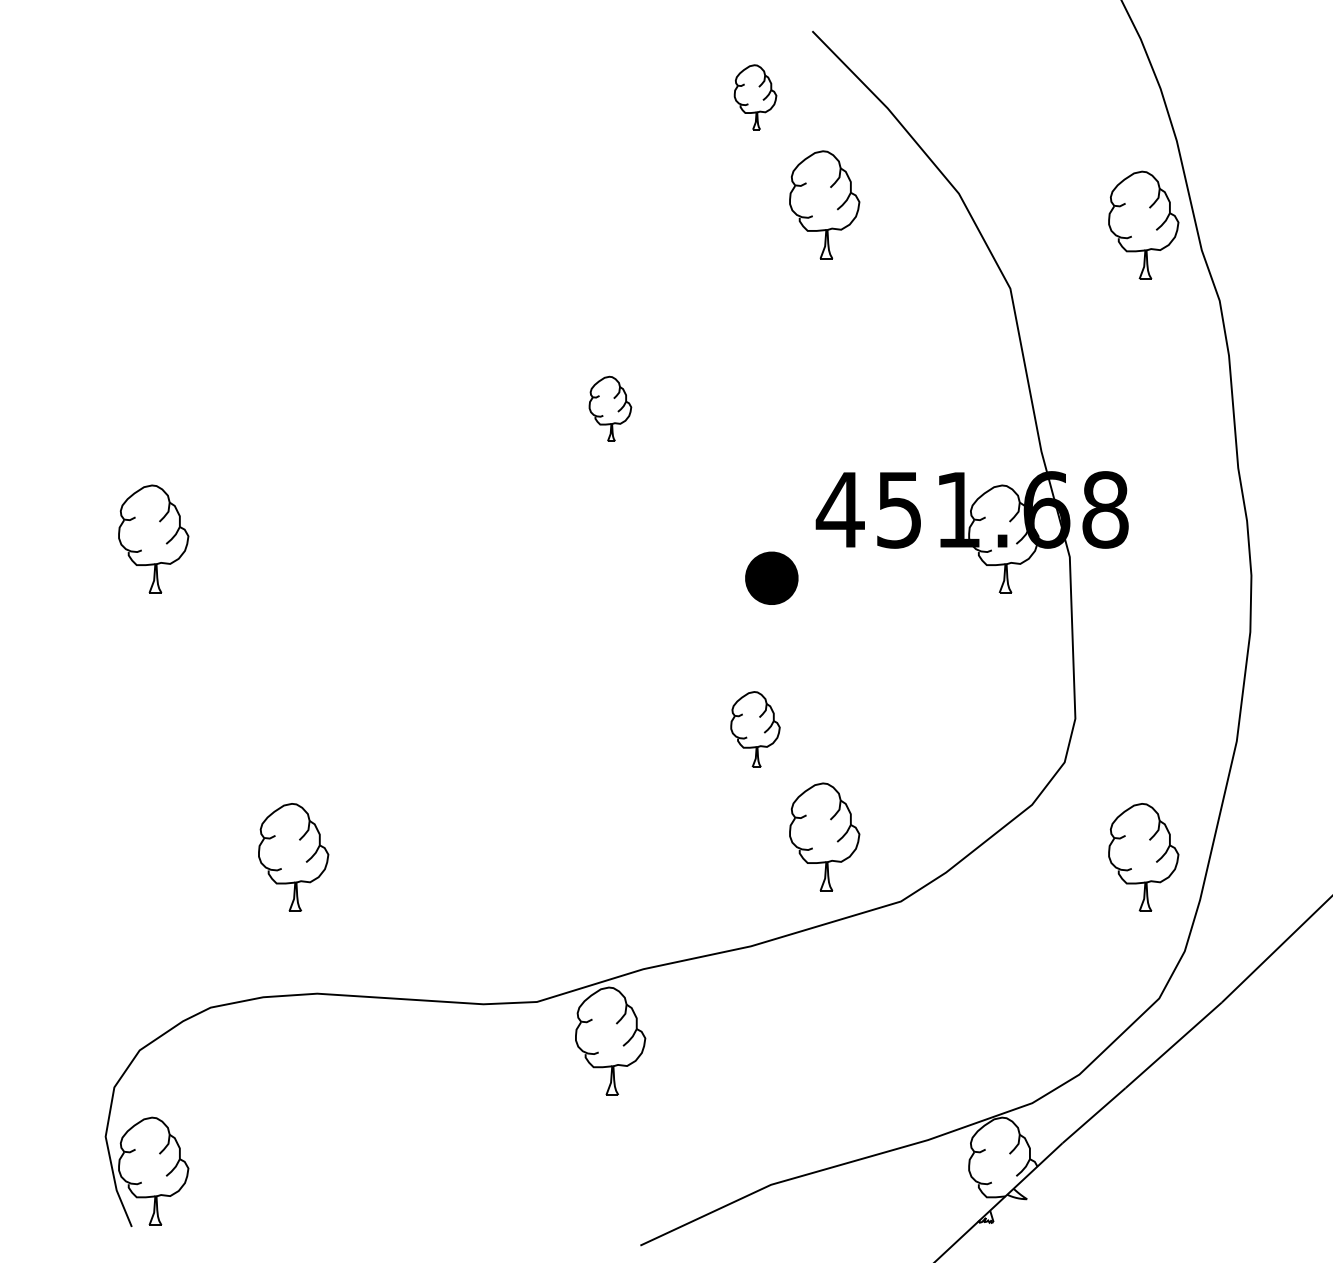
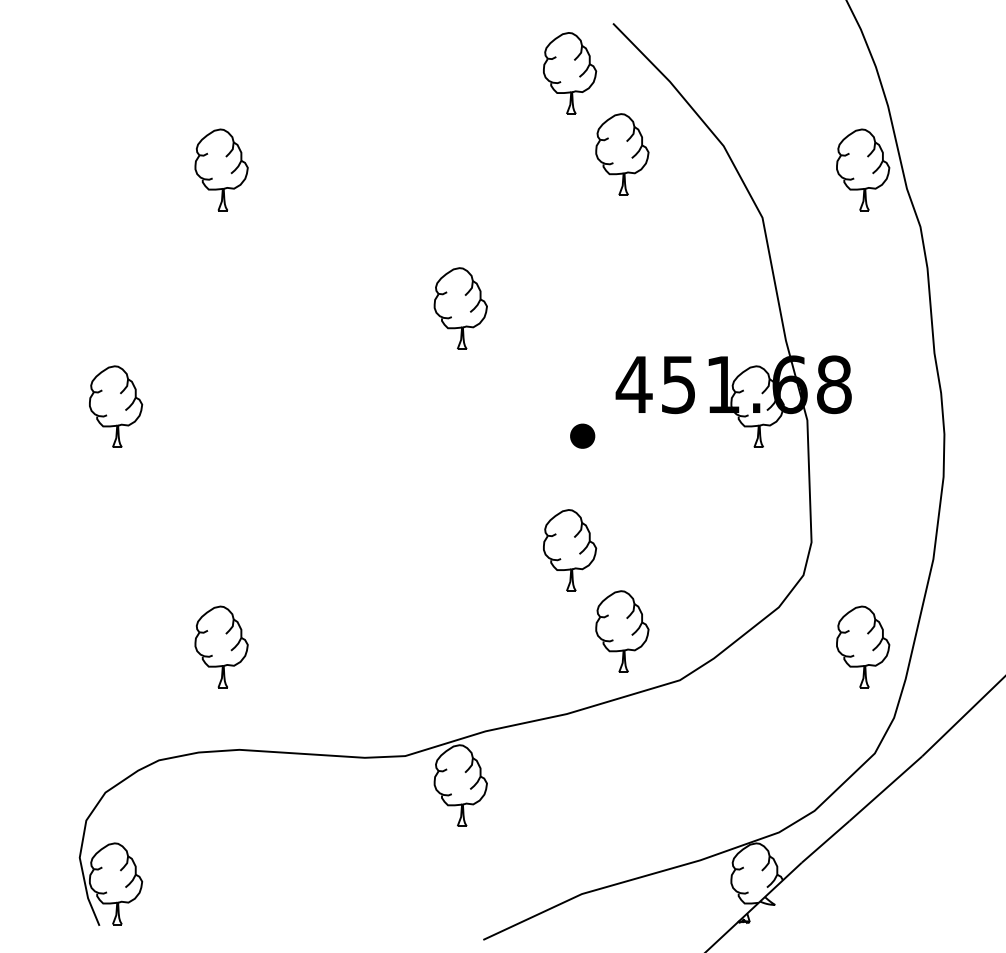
part: (755, 97) -> (570, 73), size x1.67
part: (293, 224) -> (221, 169), added
part: (610, 408) -> (460, 308), size x1.67
part: (771, 577) -> (582, 435), size x0.62
part: (755, 729) -> (570, 550), size x1.43

